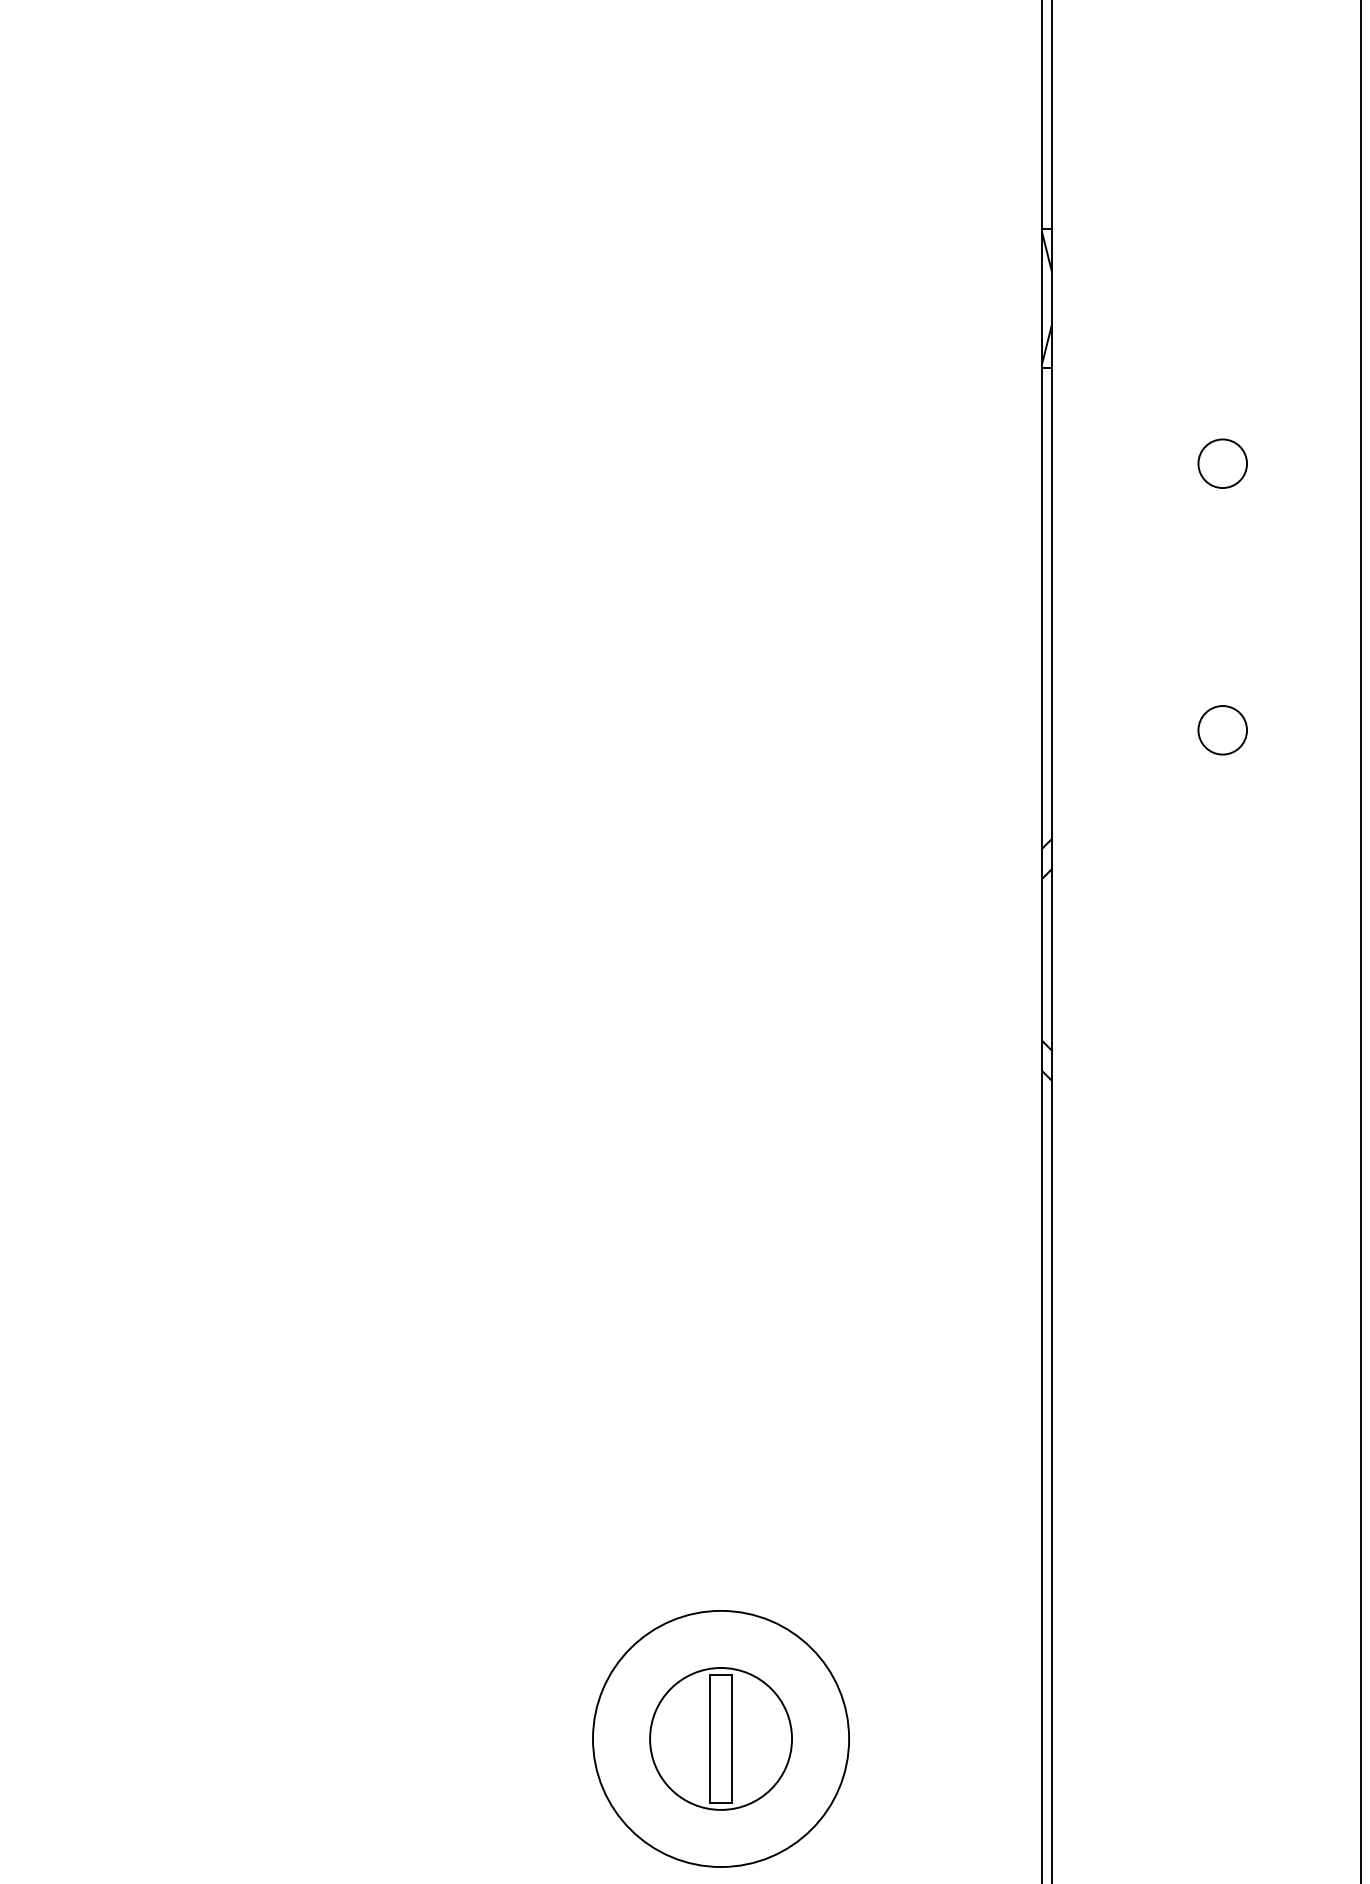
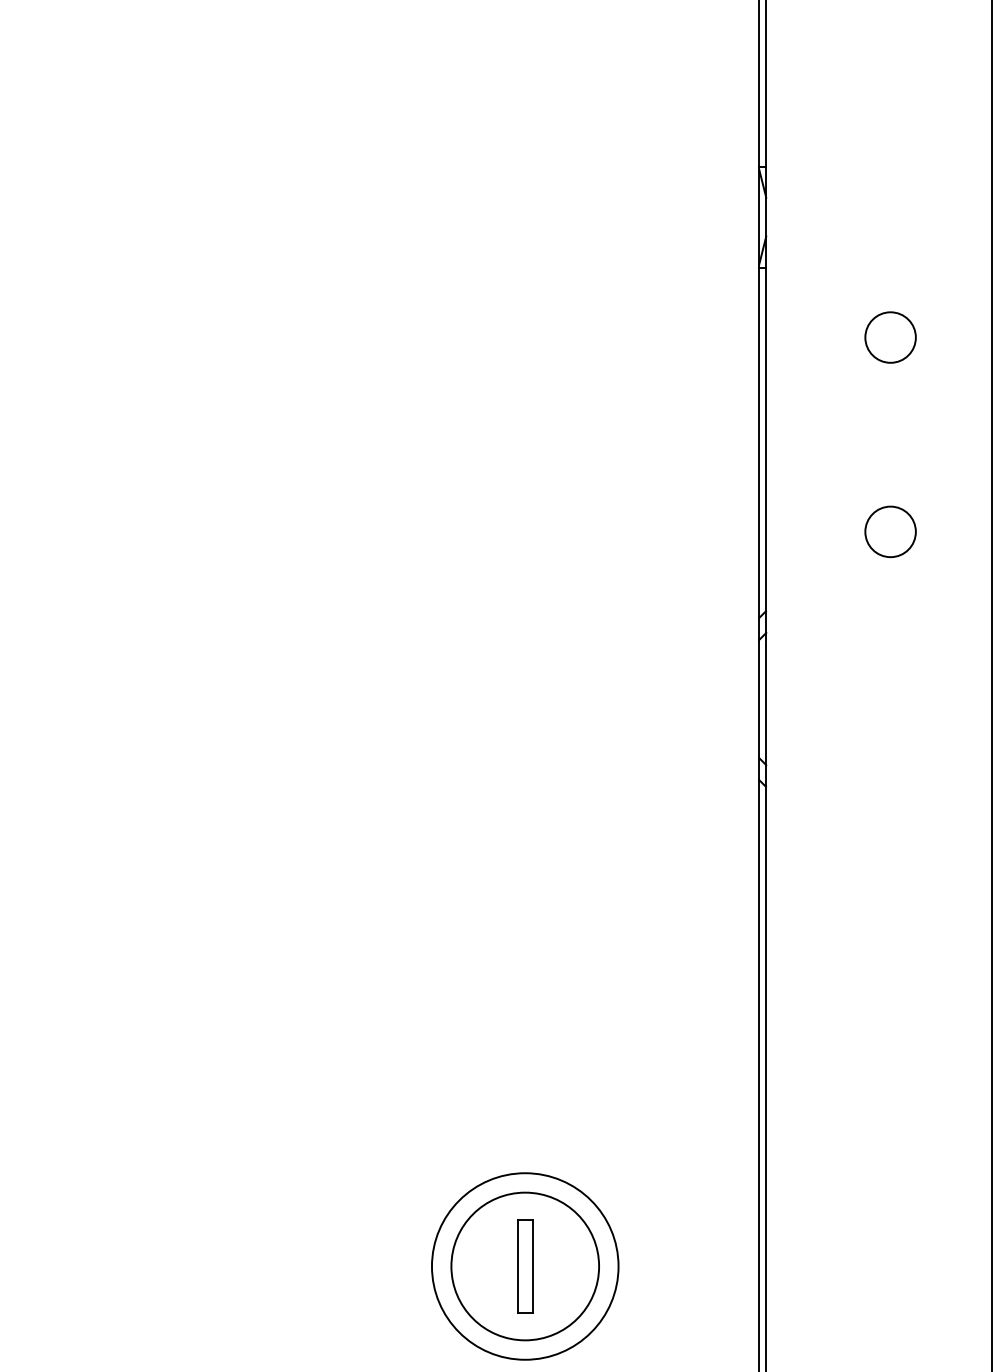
circle: (1222, 463) -> (890, 337), size x1.43
circle: (1222, 729) -> (890, 531), size x1.43
circle: (720, 1738) -> (524, 1266), size x1.43

